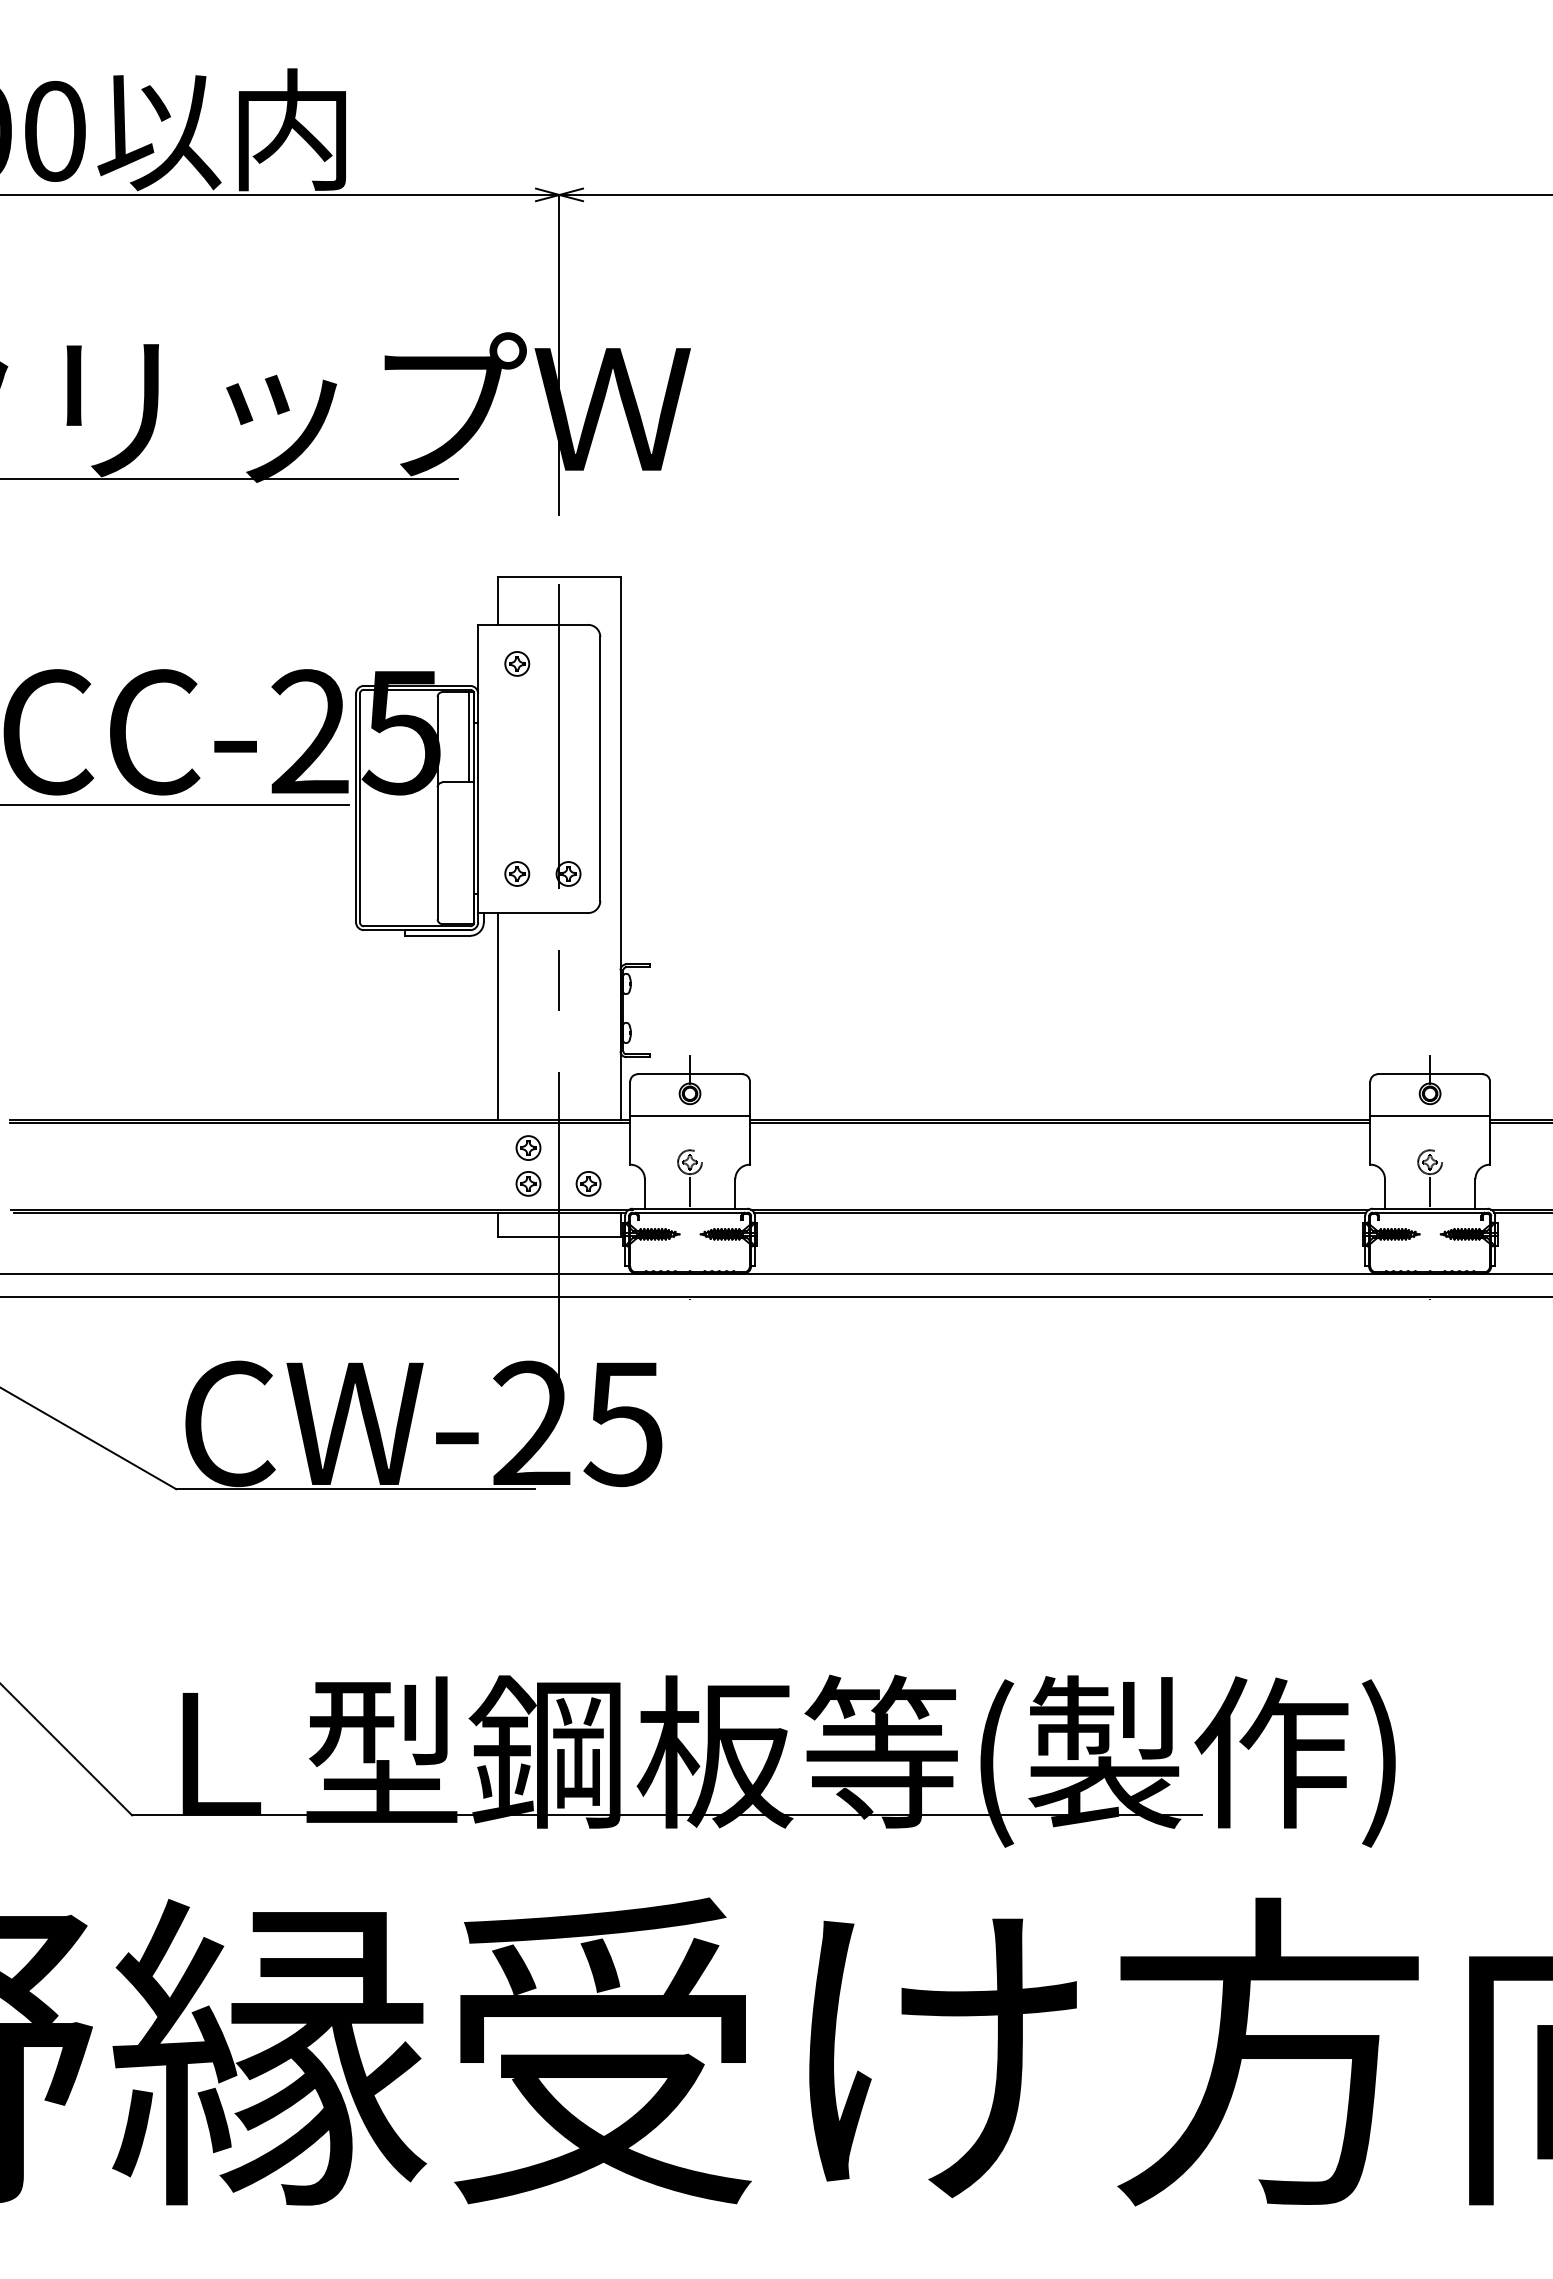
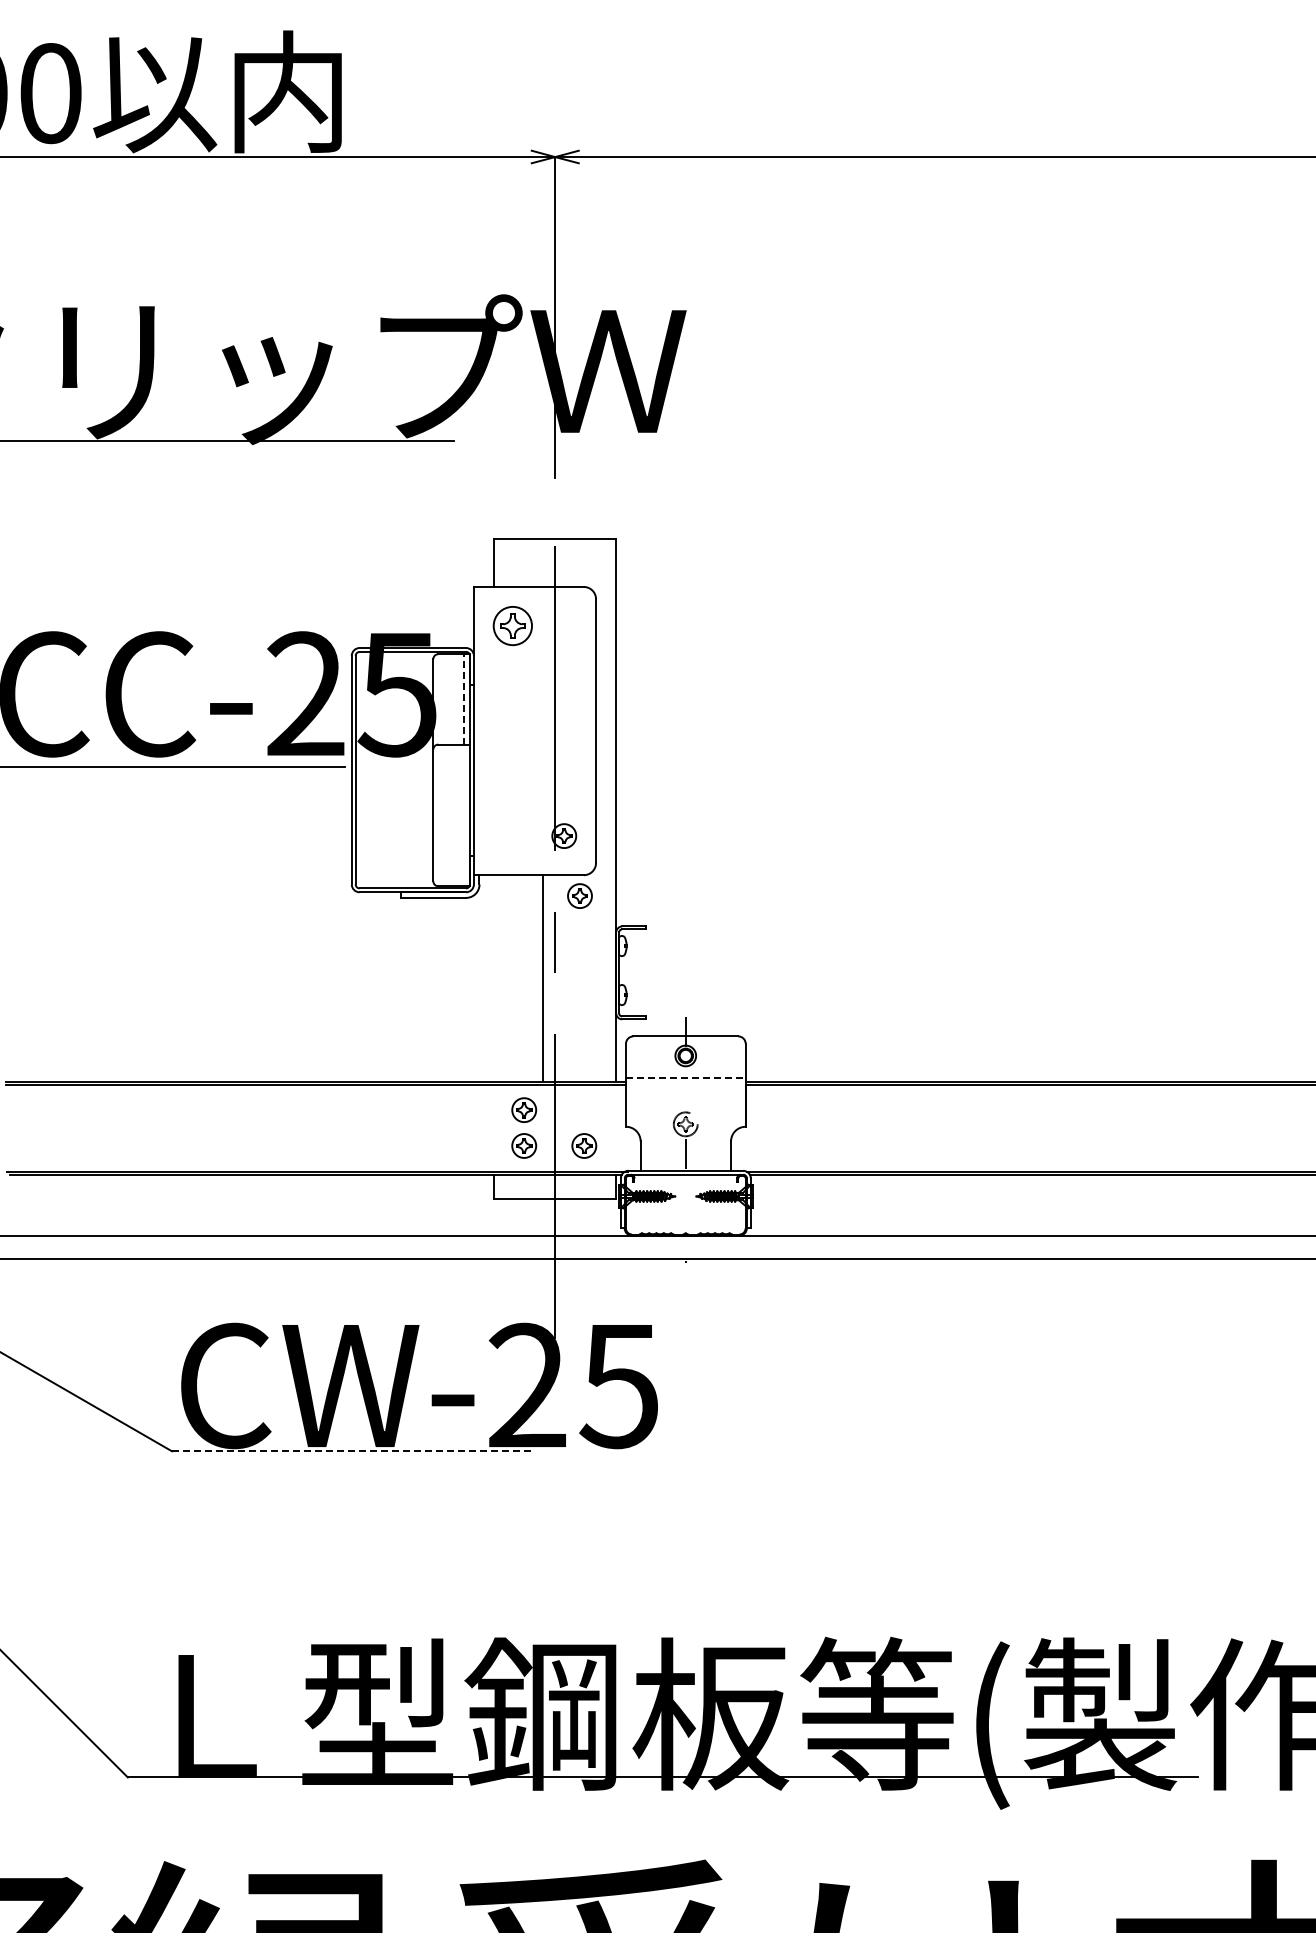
part: (517, 663) -> (513, 625), size x1.6
line: (468, 736) -> (464, 698), solid -> dashed
part: (517, 873) -> (580, 895), moved
line: (498, 1016) -> (543, 978), moved
line: (690, 1115) -> (686, 1077), solid -> dashed
line: (356, 1489) -> (352, 1451), solid -> dashed

